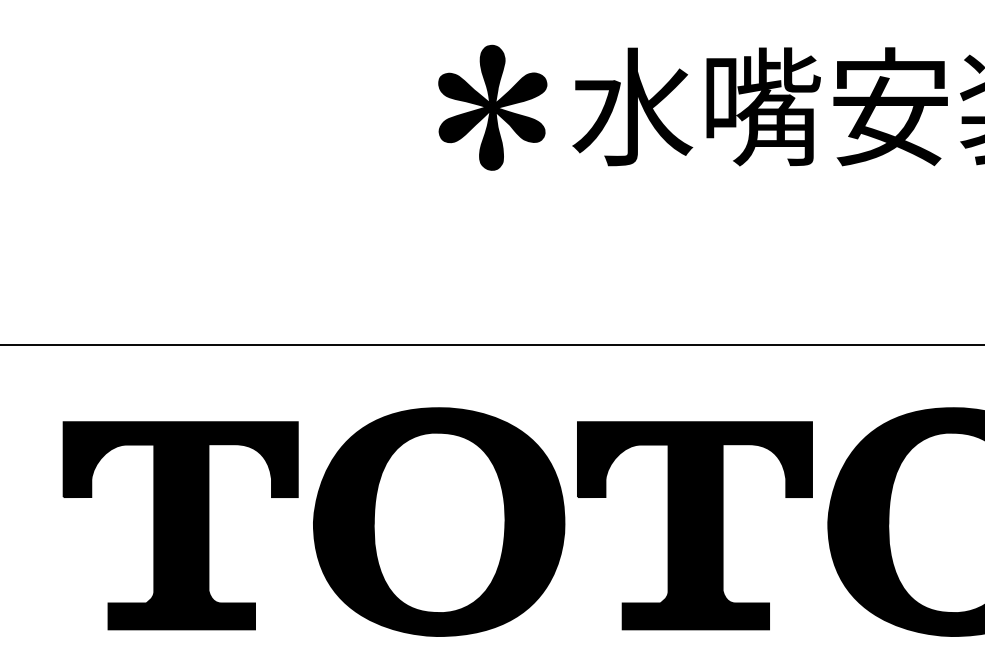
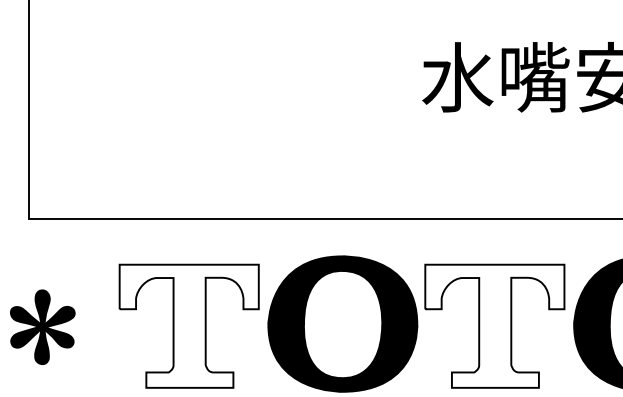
part: (492, 107) -> (374, 77), removed
fill: (179, 524) -> (188, 325), removed
fill: (694, 524) -> (494, 325), removed

